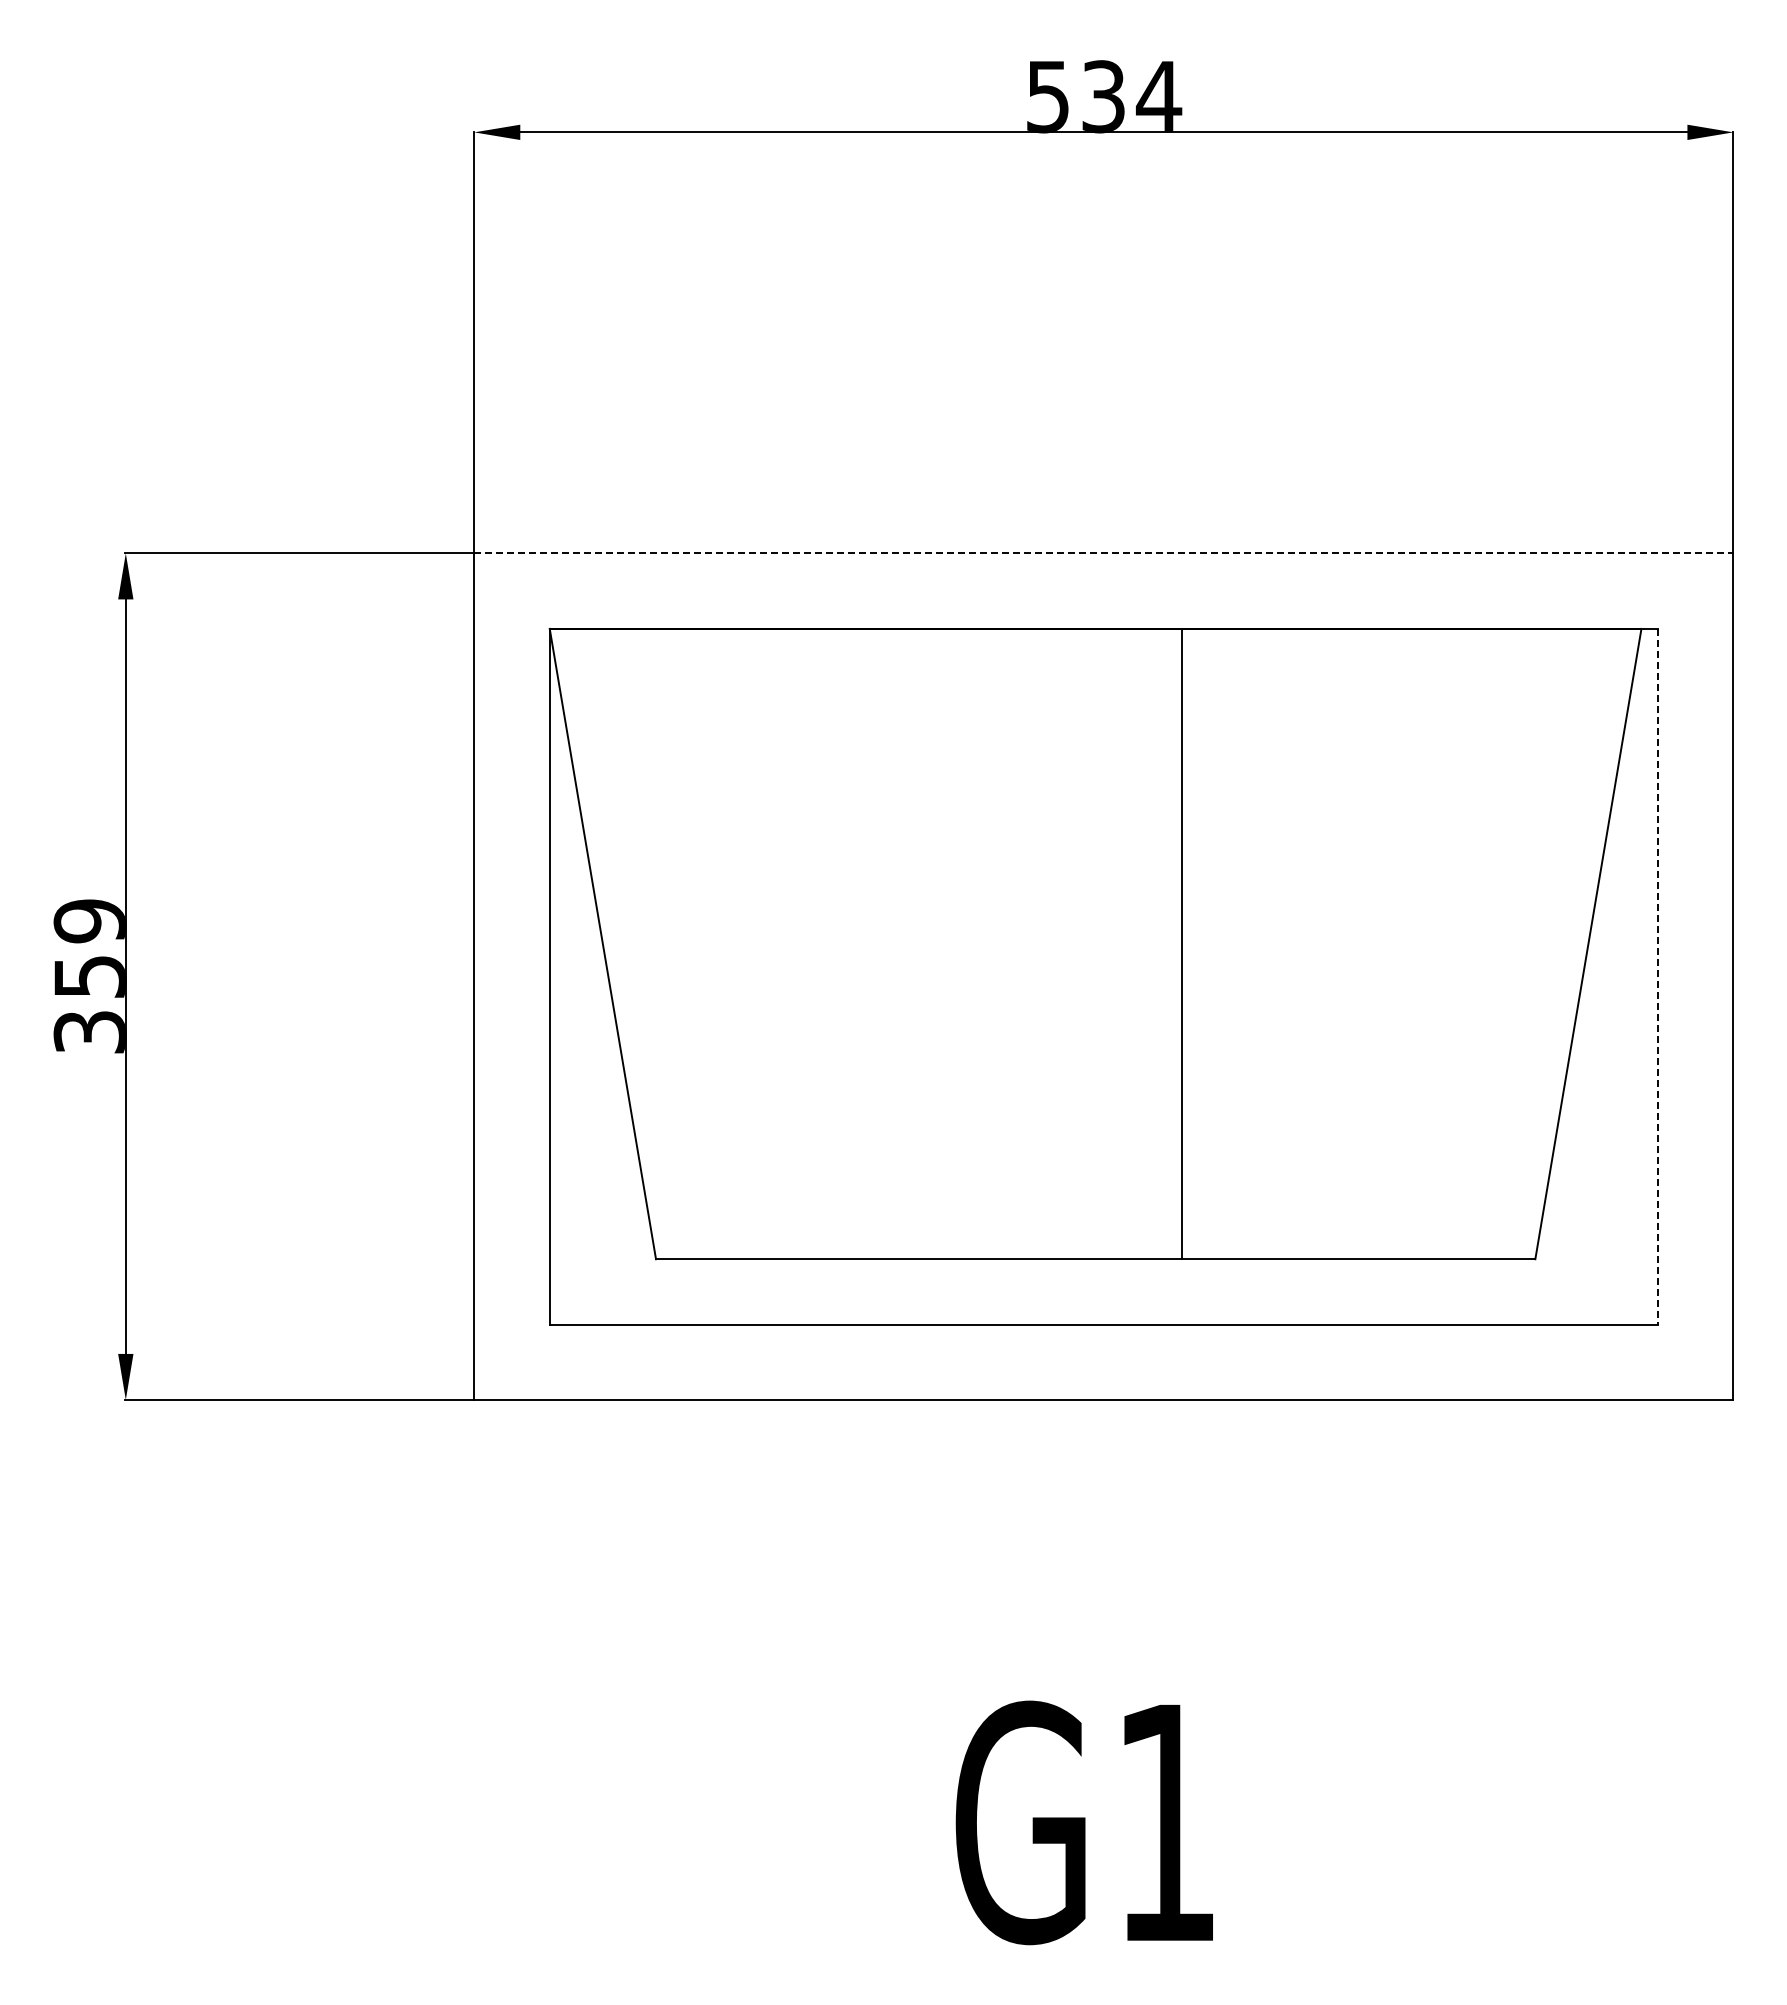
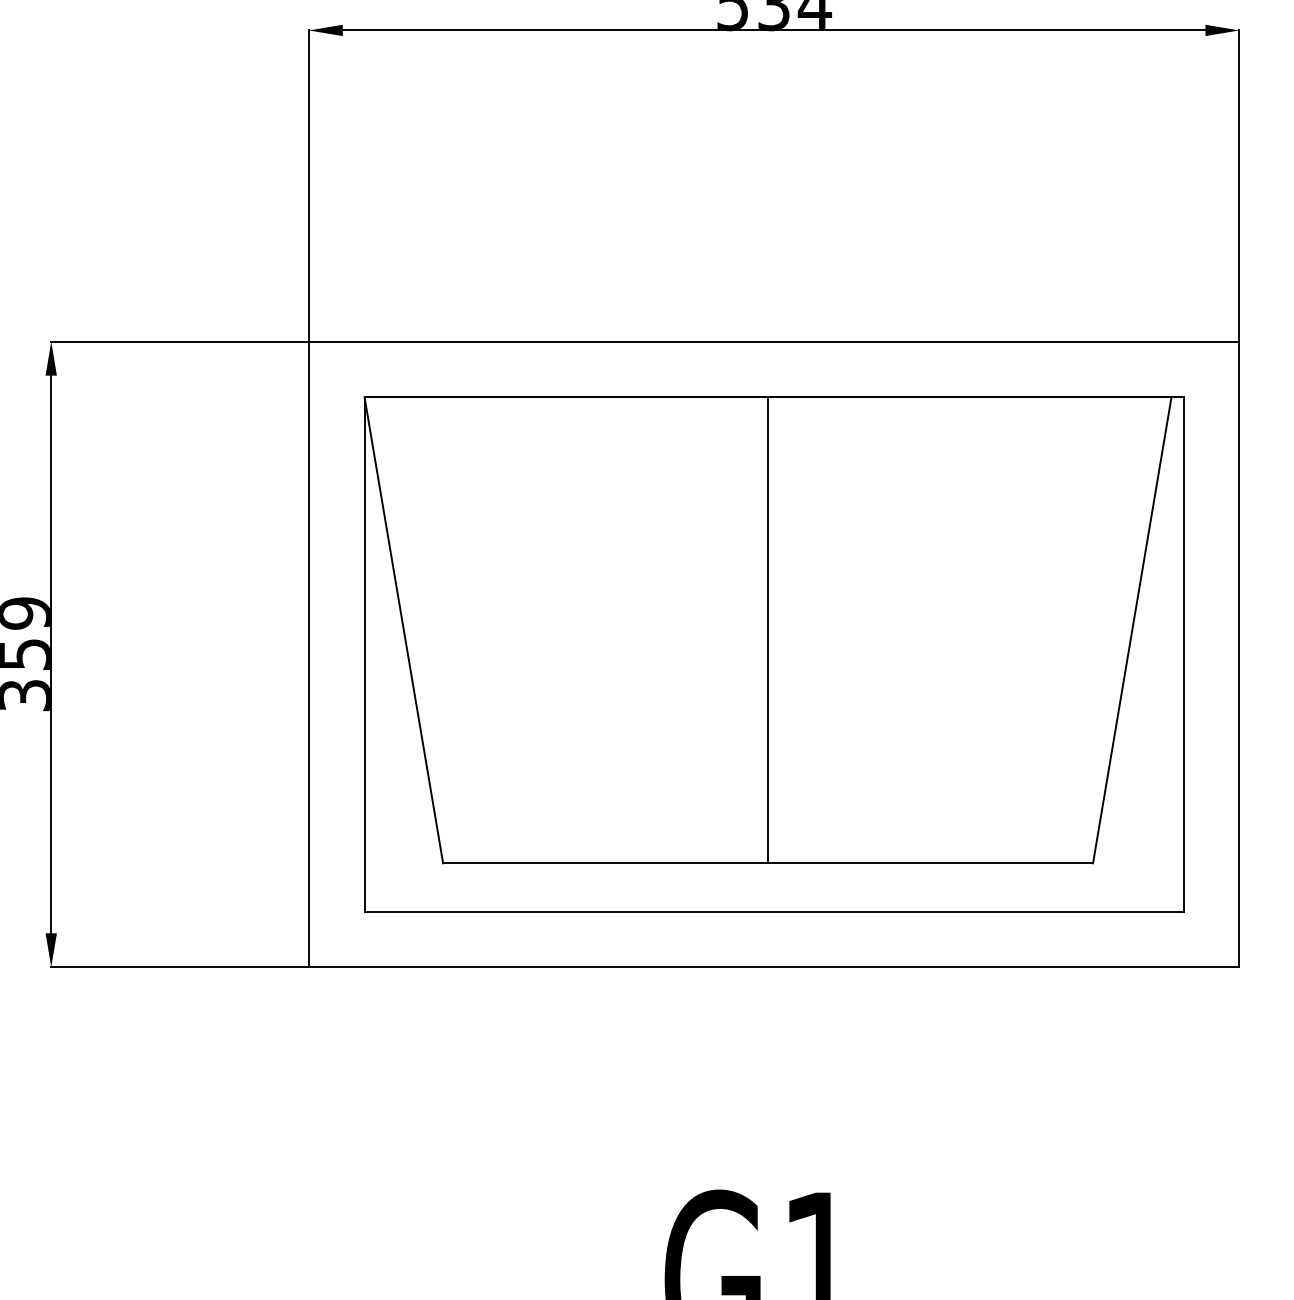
line: (1103, 553) -> (773, 341), dashed -> solid
line: (1181, 943) -> (767, 629), moved
line: (1657, 977) -> (1183, 655), dashed -> solid

